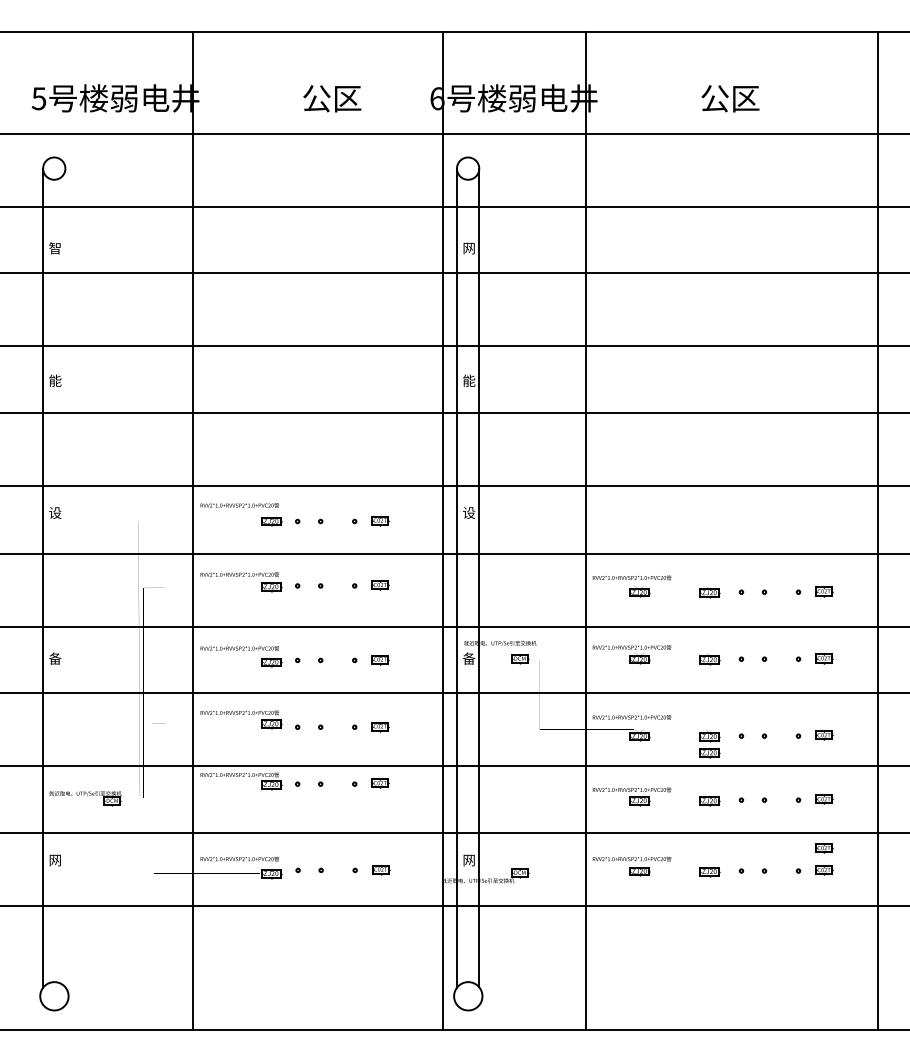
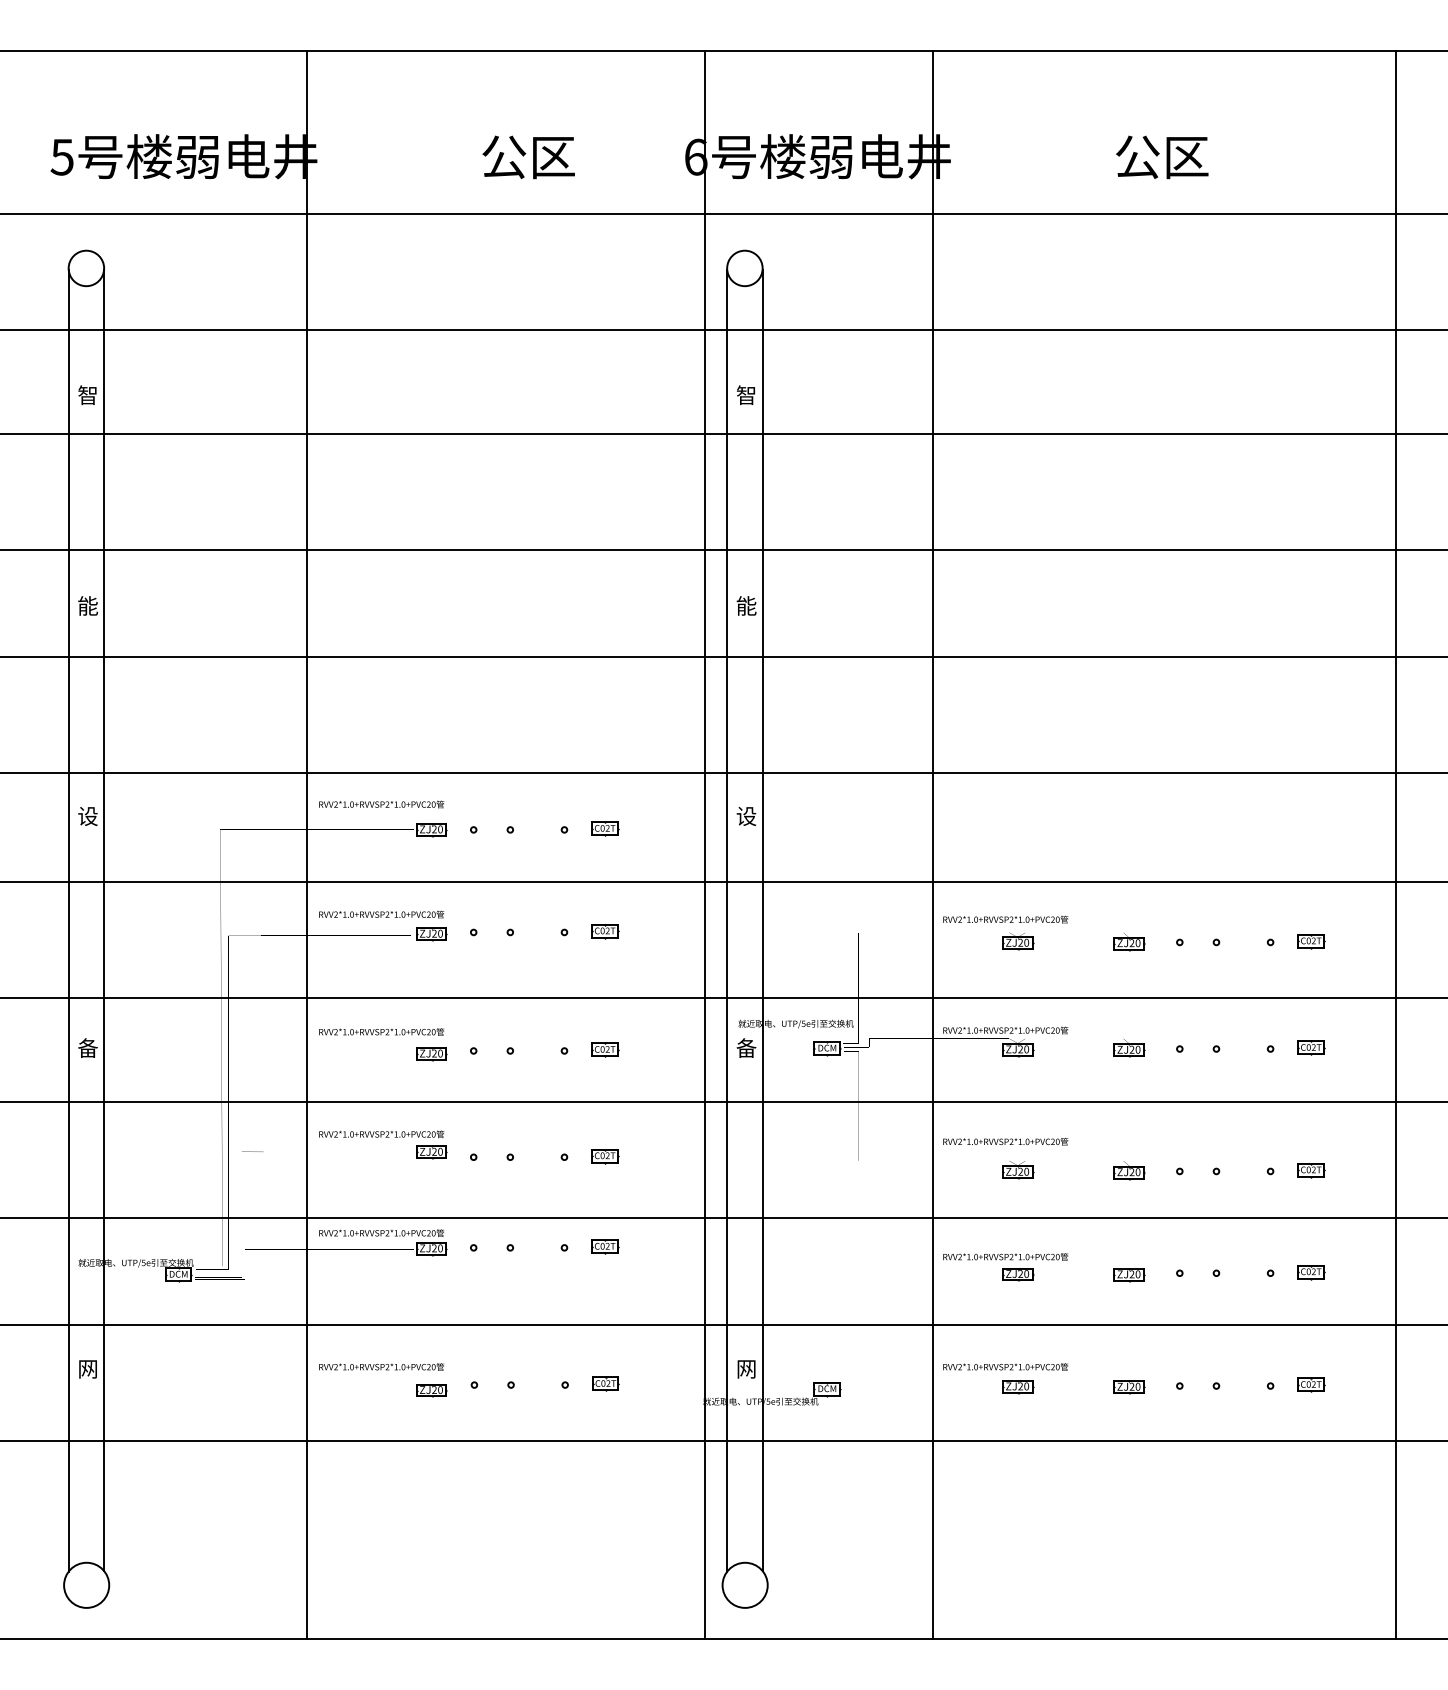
text: (468, 248) -> (745, 395), 网 -> 智
line: (65, 578) -> (104, 920), added
part: (709, 753) -> (1128, 1199), removed
part: (824, 848) -> (1311, 1350), removed

